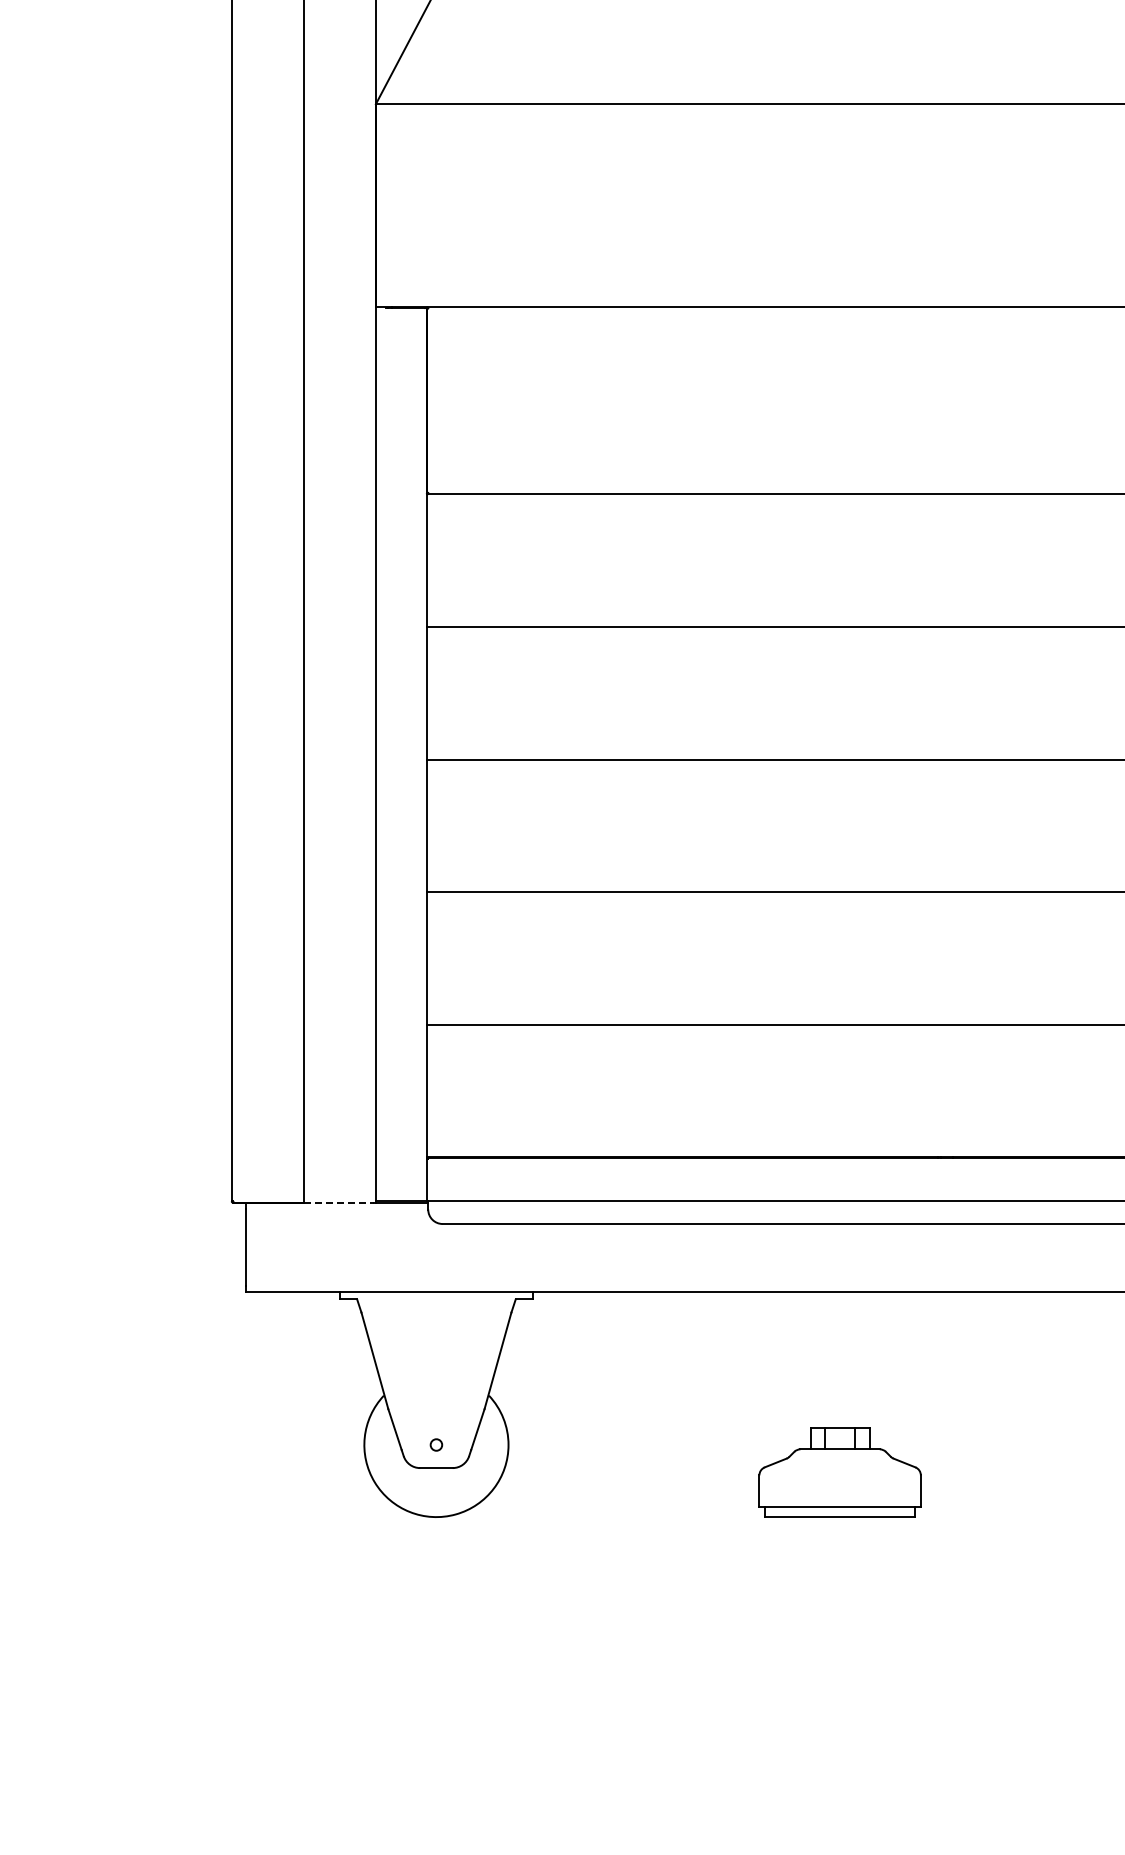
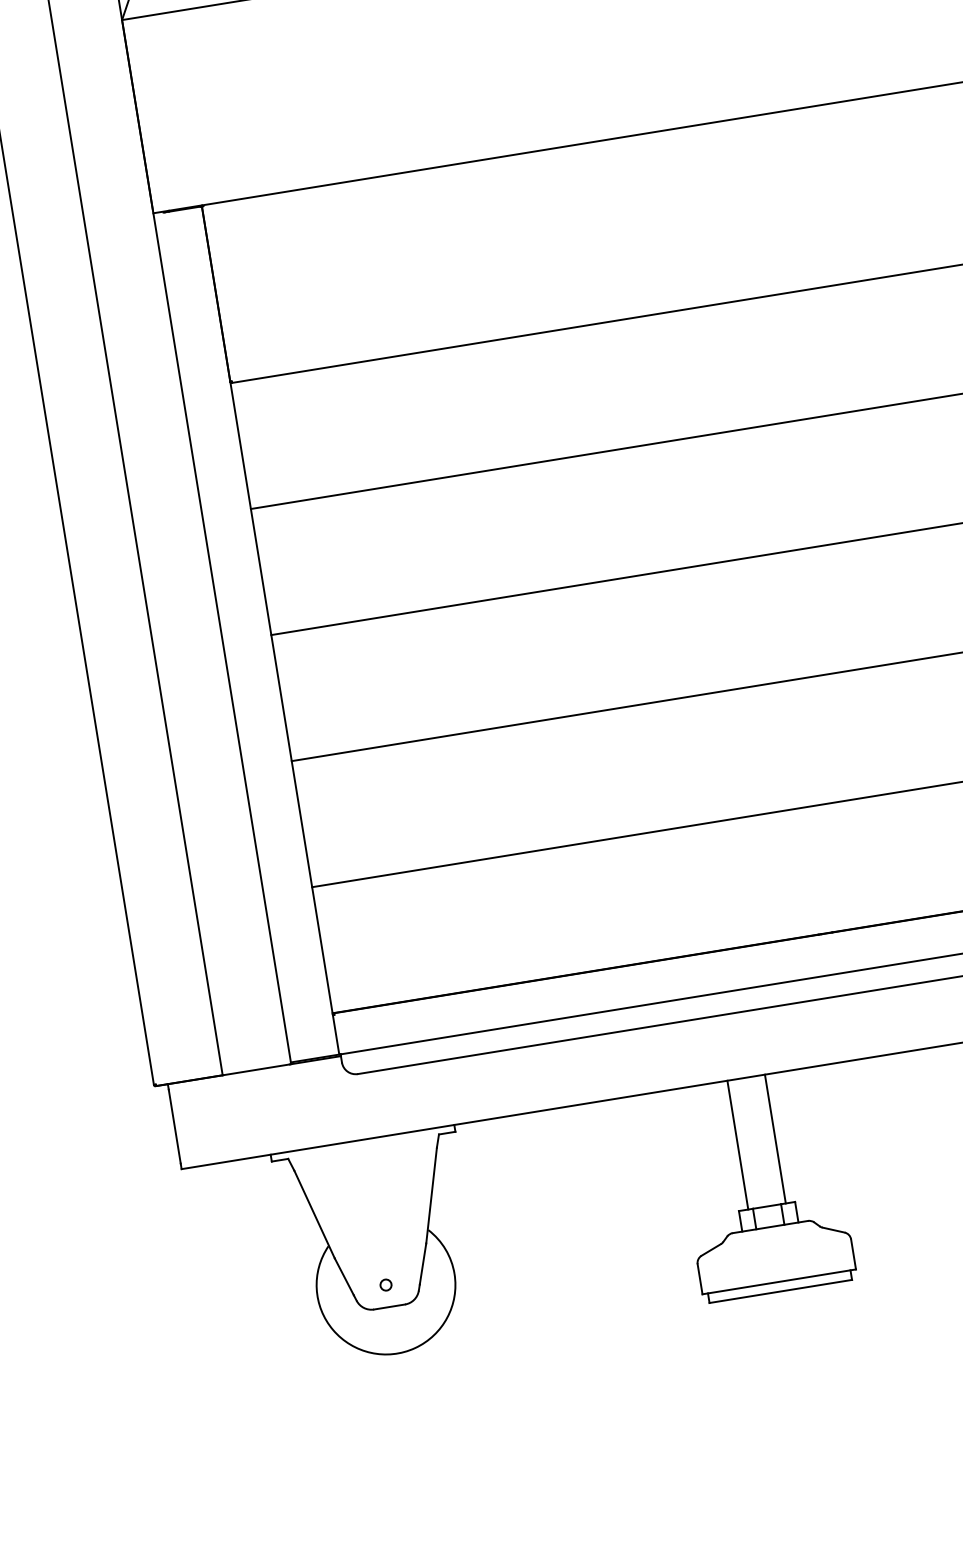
line: (339, 1202) -> (256, 1069), dashed -> solid
line: (820, 1359) -> (737, 1144), added
line: (859, 1359) -> (774, 1138), added

